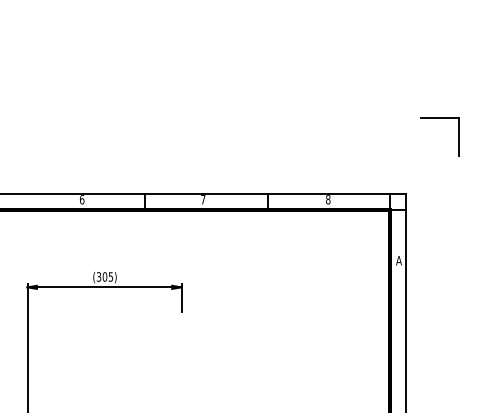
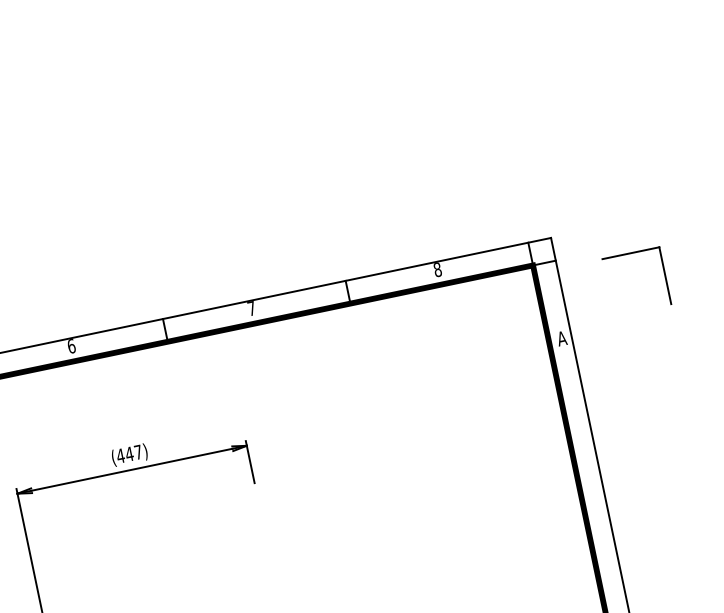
part: (439, 118) -> (630, 254), moved
text: (104, 276) -> (128, 453), (305) -> (447)

